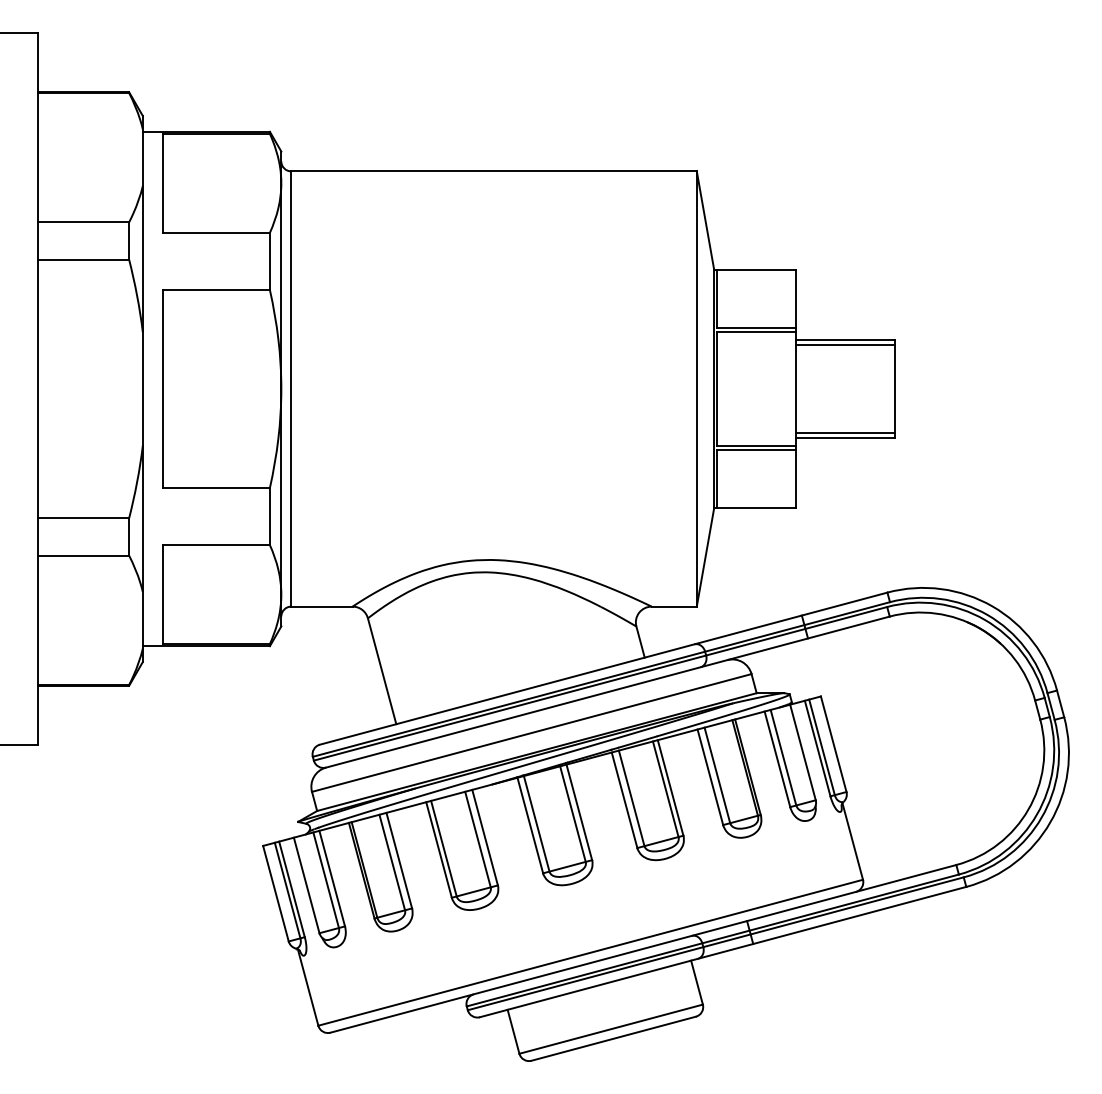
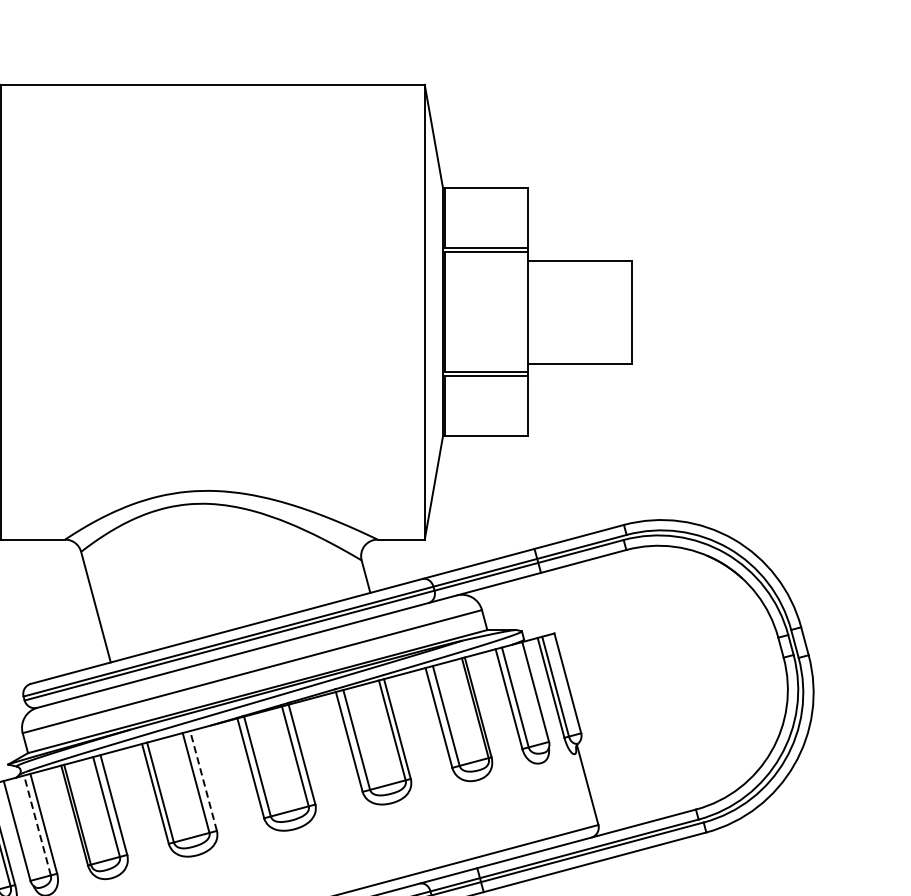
line: (844, 344) -> (579, 265), removed
line: (844, 433) -> (579, 358), removed
line: (484, 837) -> (202, 780), solid -> dashed
line: (326, 879) -> (37, 824), solid -> dashed

